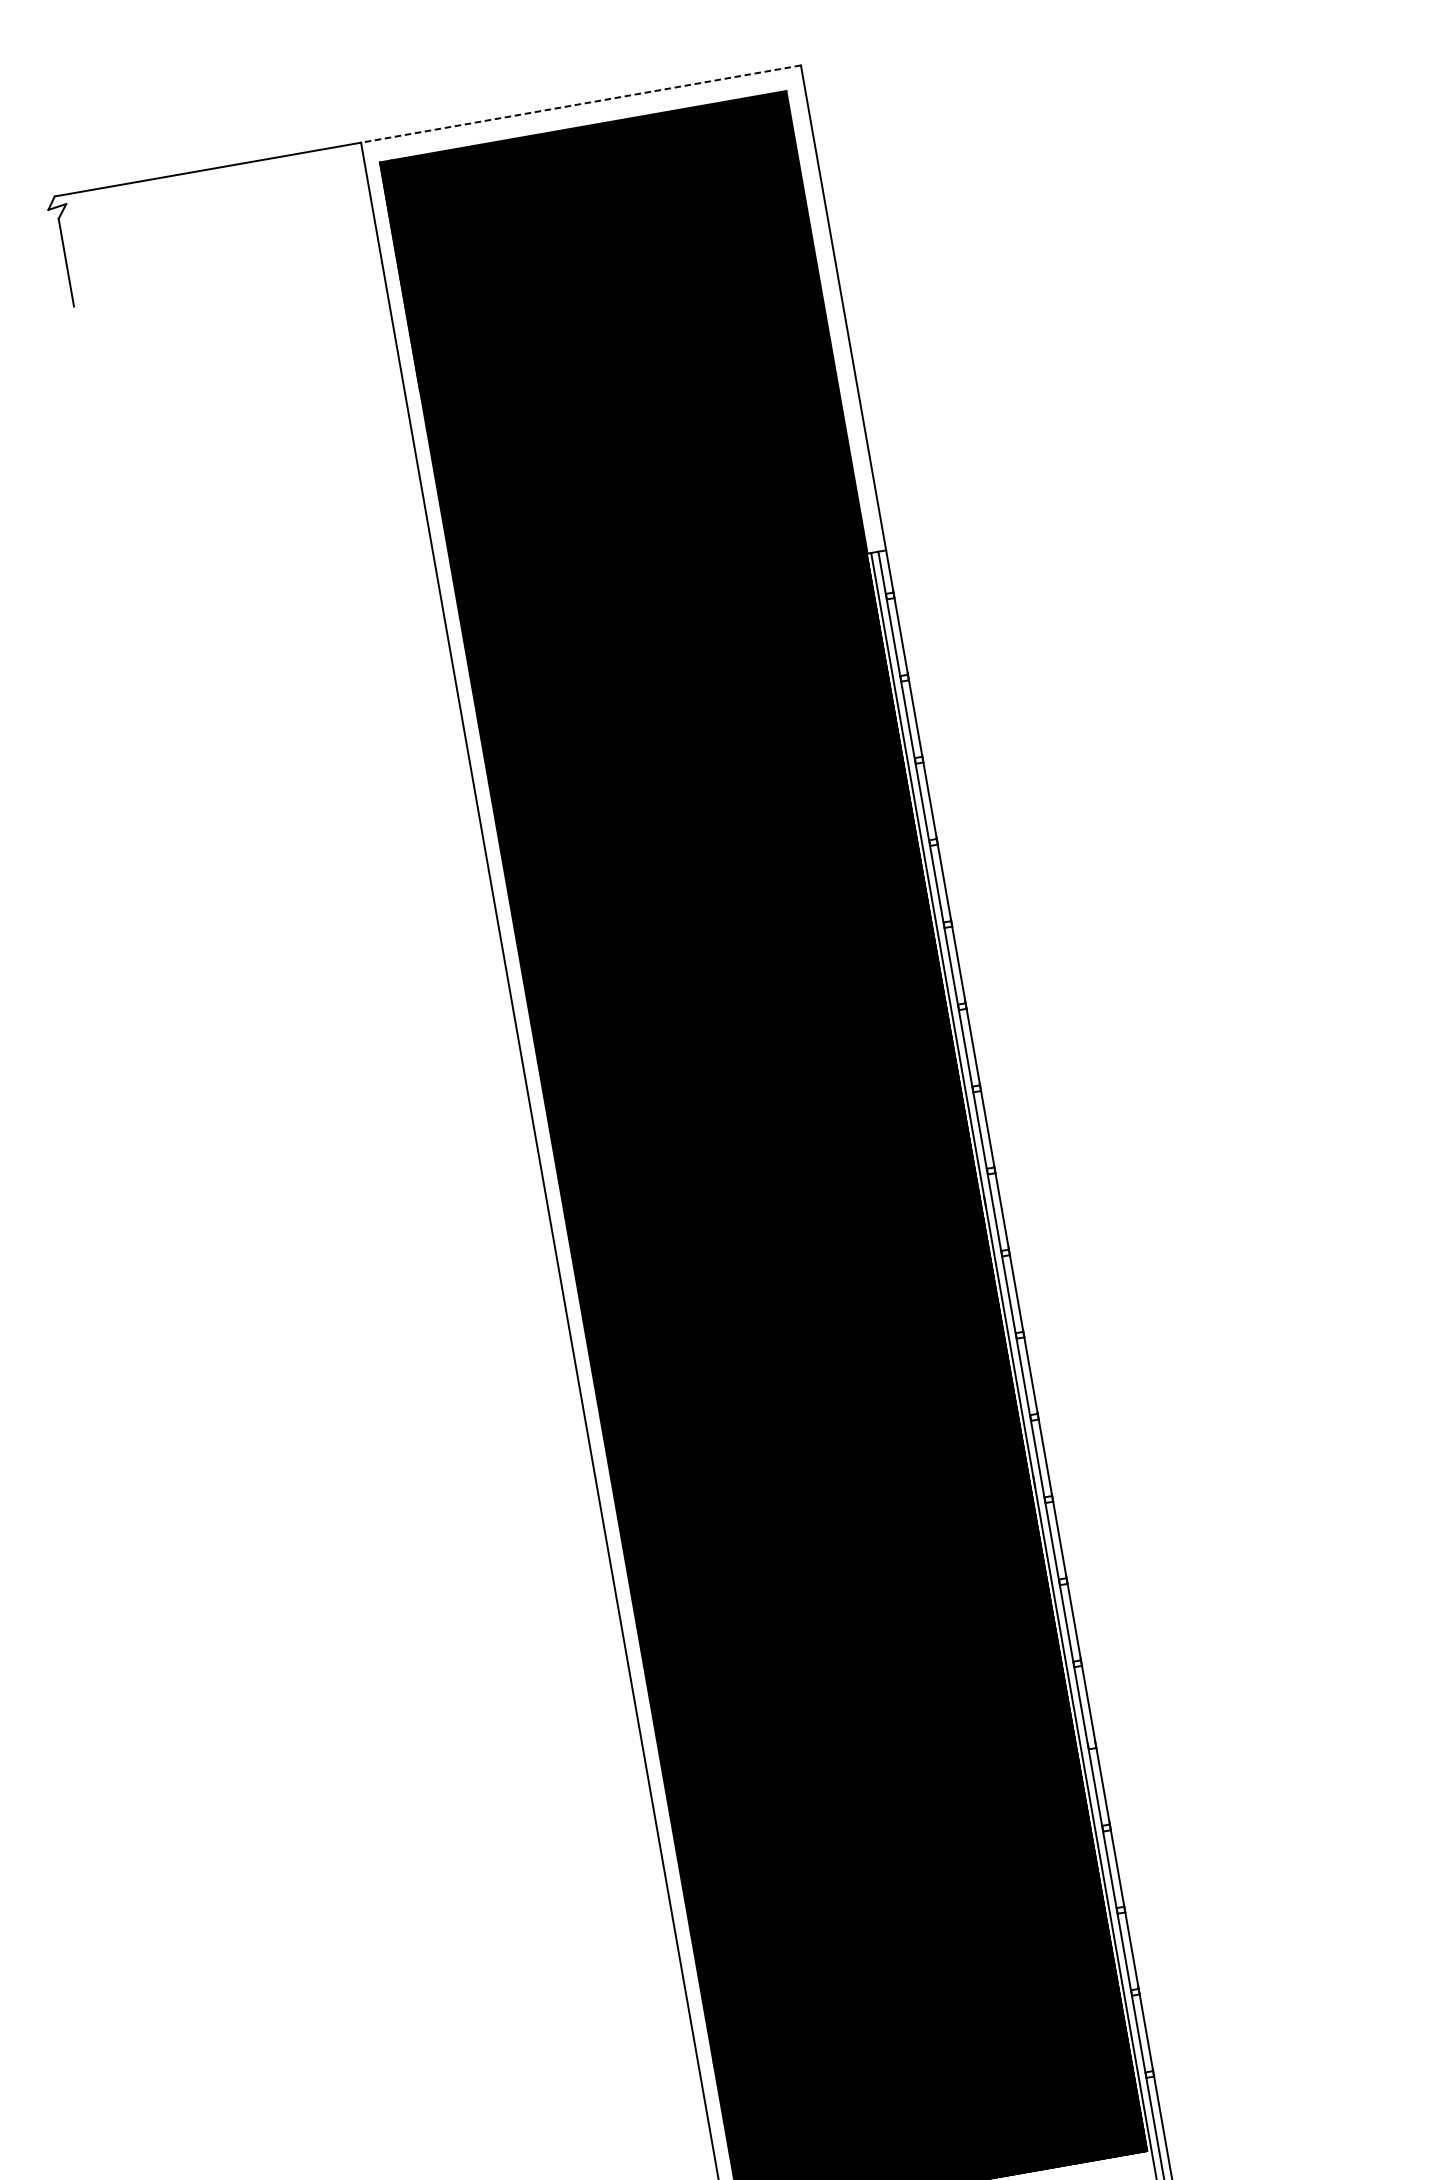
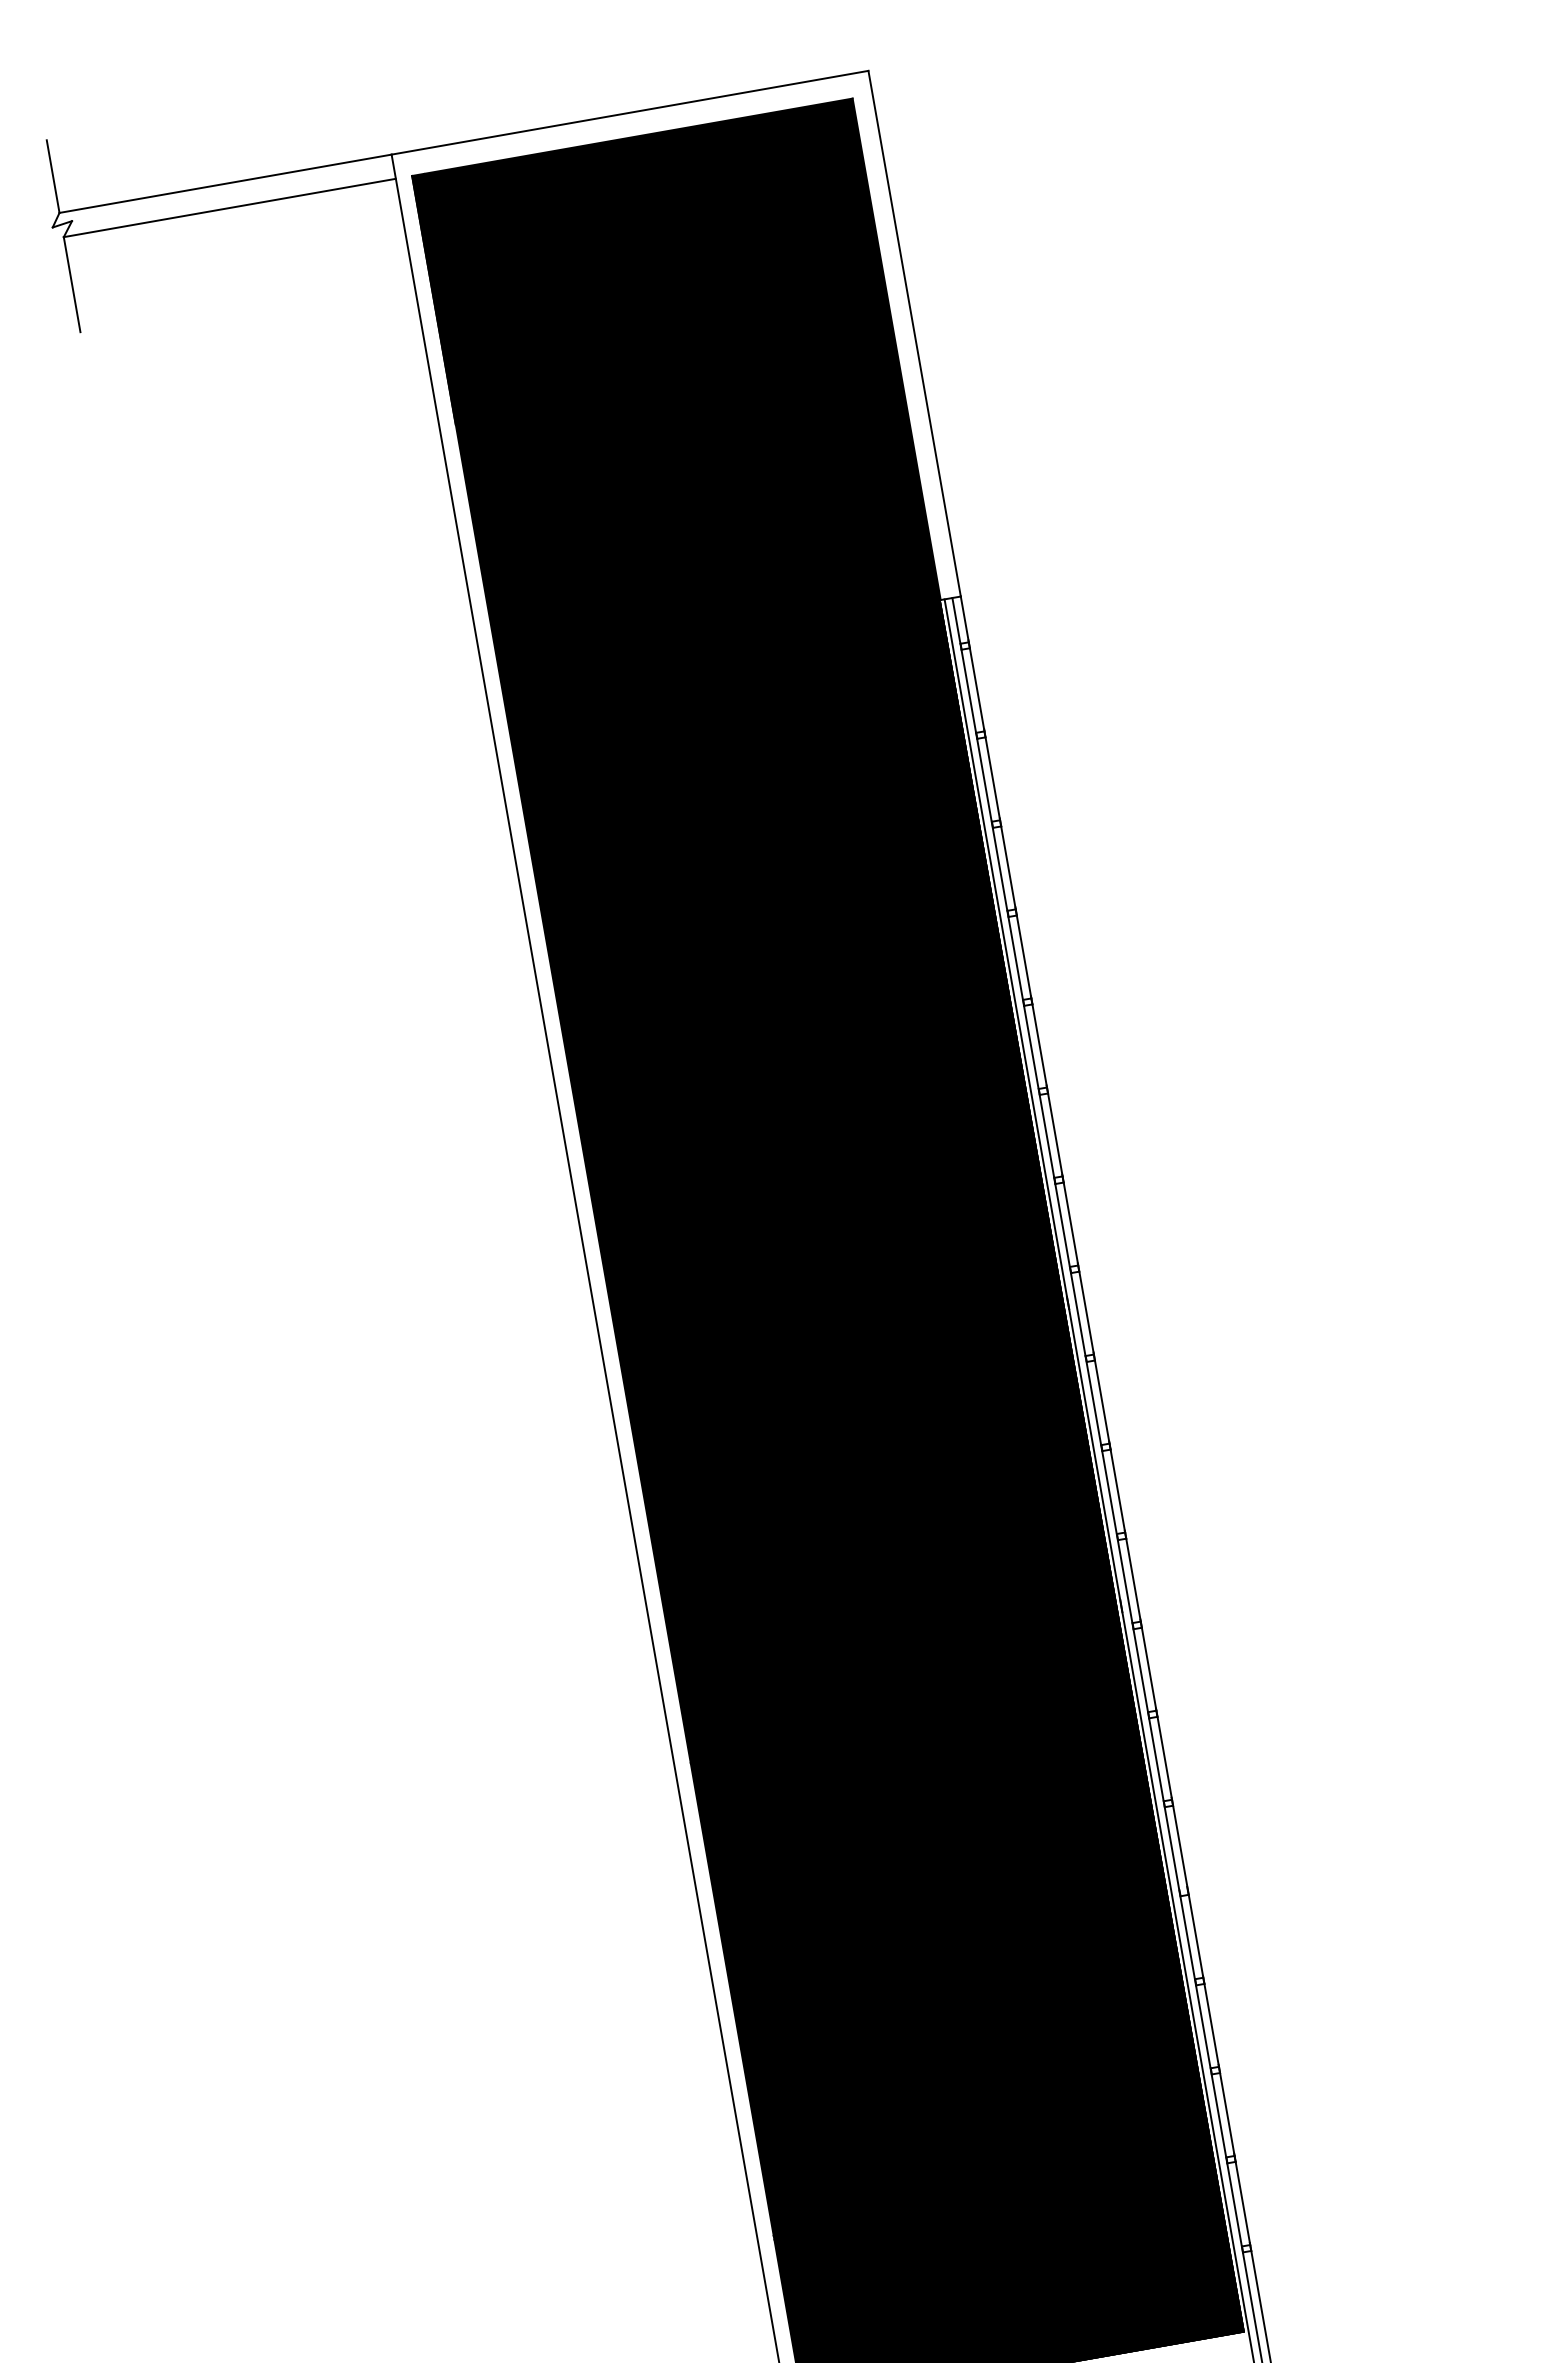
line: (580, 103) -> (629, 112), dashed -> solid
line: (48, 162) -> (52, 176), added
line: (211, 191) -> (229, 207), added

